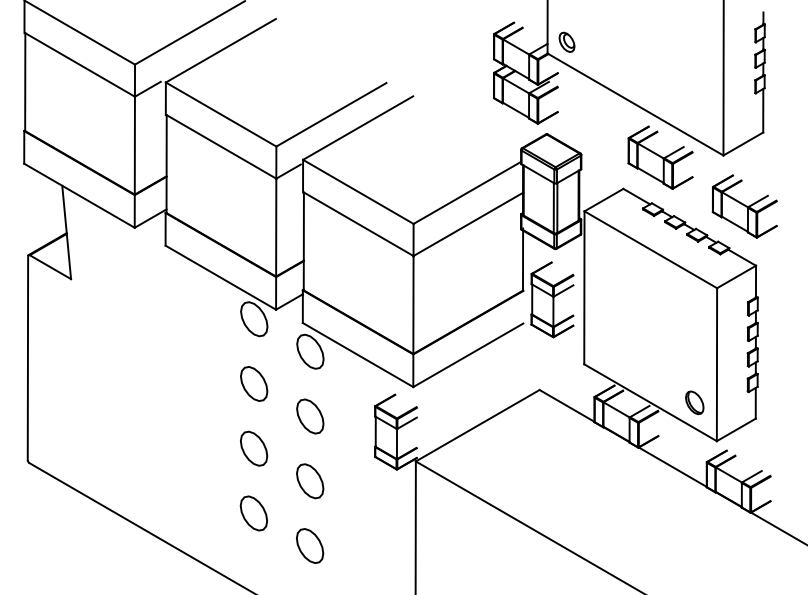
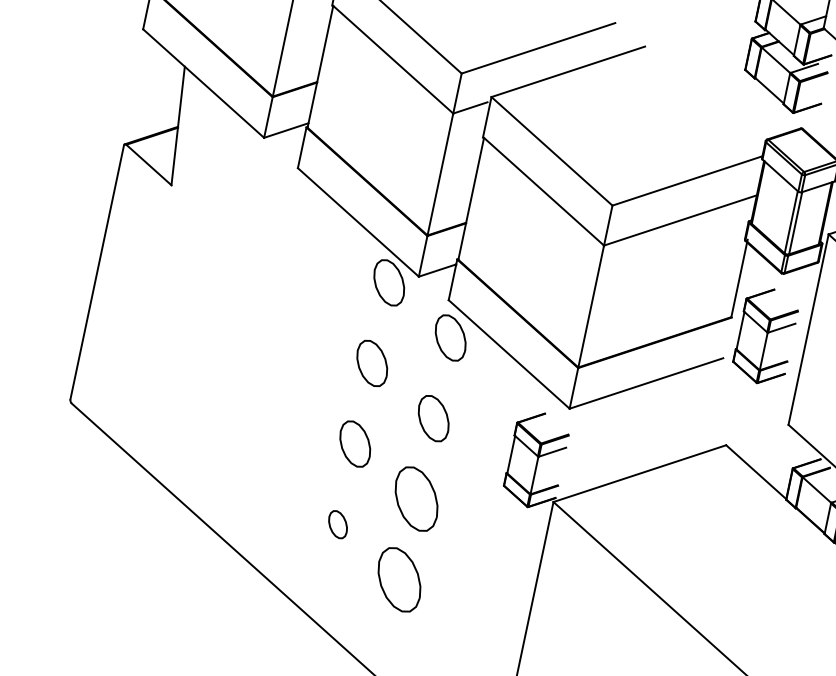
part: (310, 481) -> (417, 499), size x1.4
part: (253, 513) -> (337, 524), size x0.6
part: (310, 545) -> (400, 579), size x1.4

